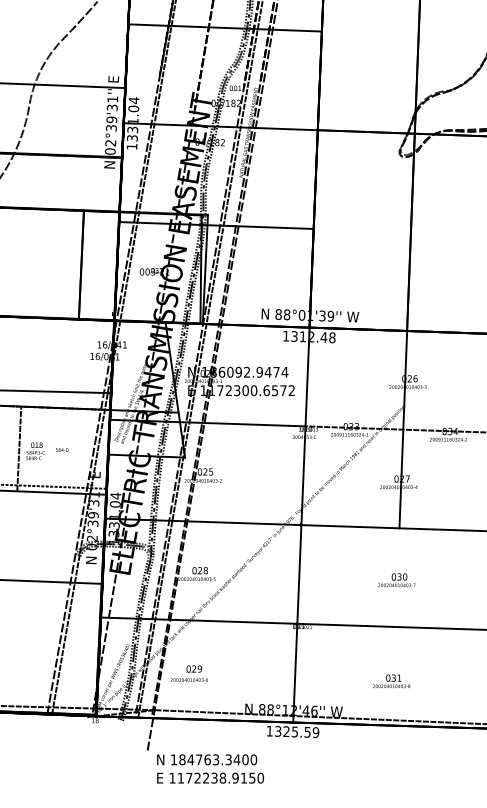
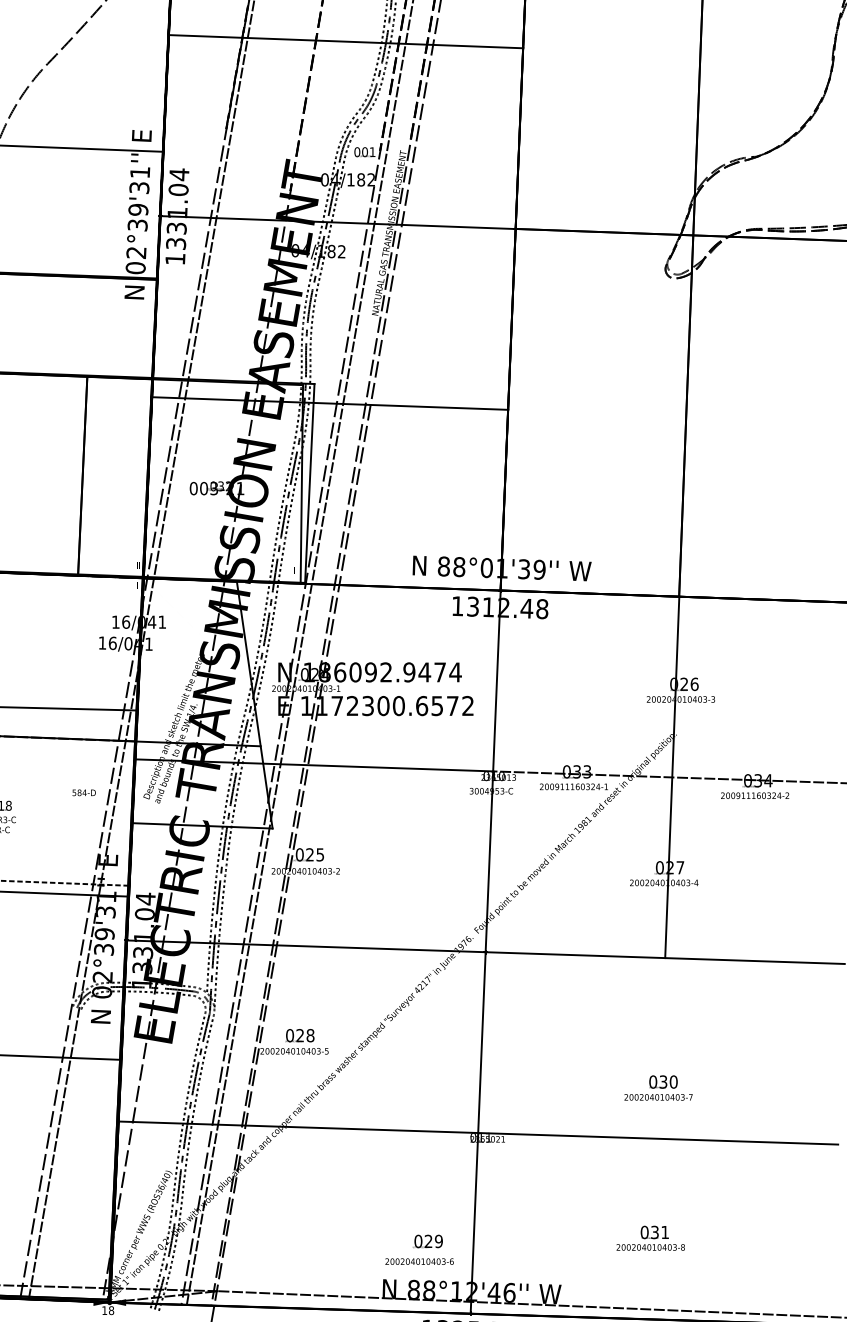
text: (62, 449) -> (84, 791), moved
text: (396, 580) -> (657, 1088), moved
text: (188, 673) -> (418, 1249), moved

